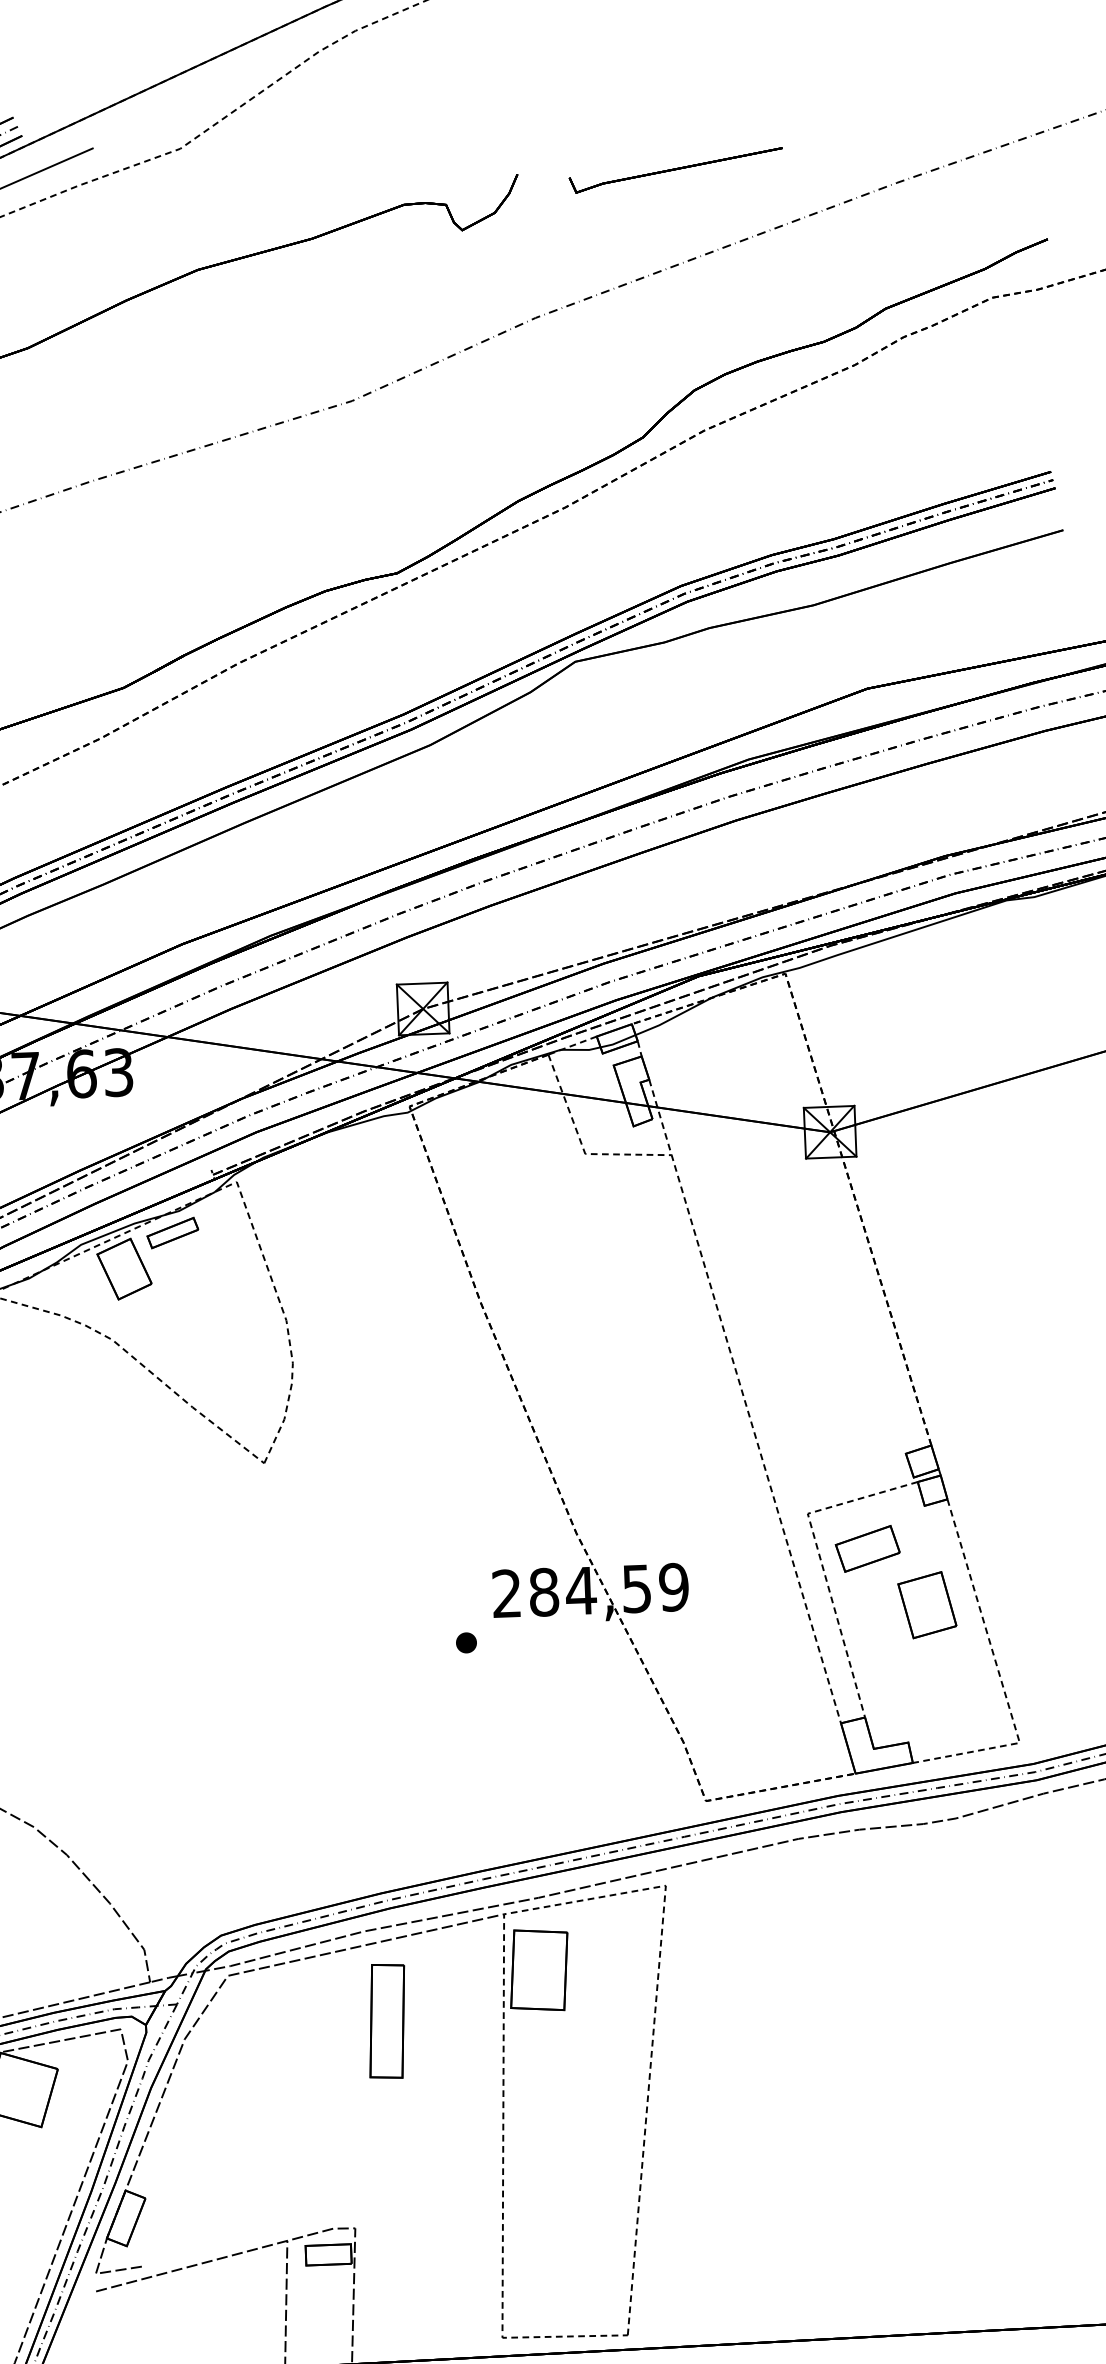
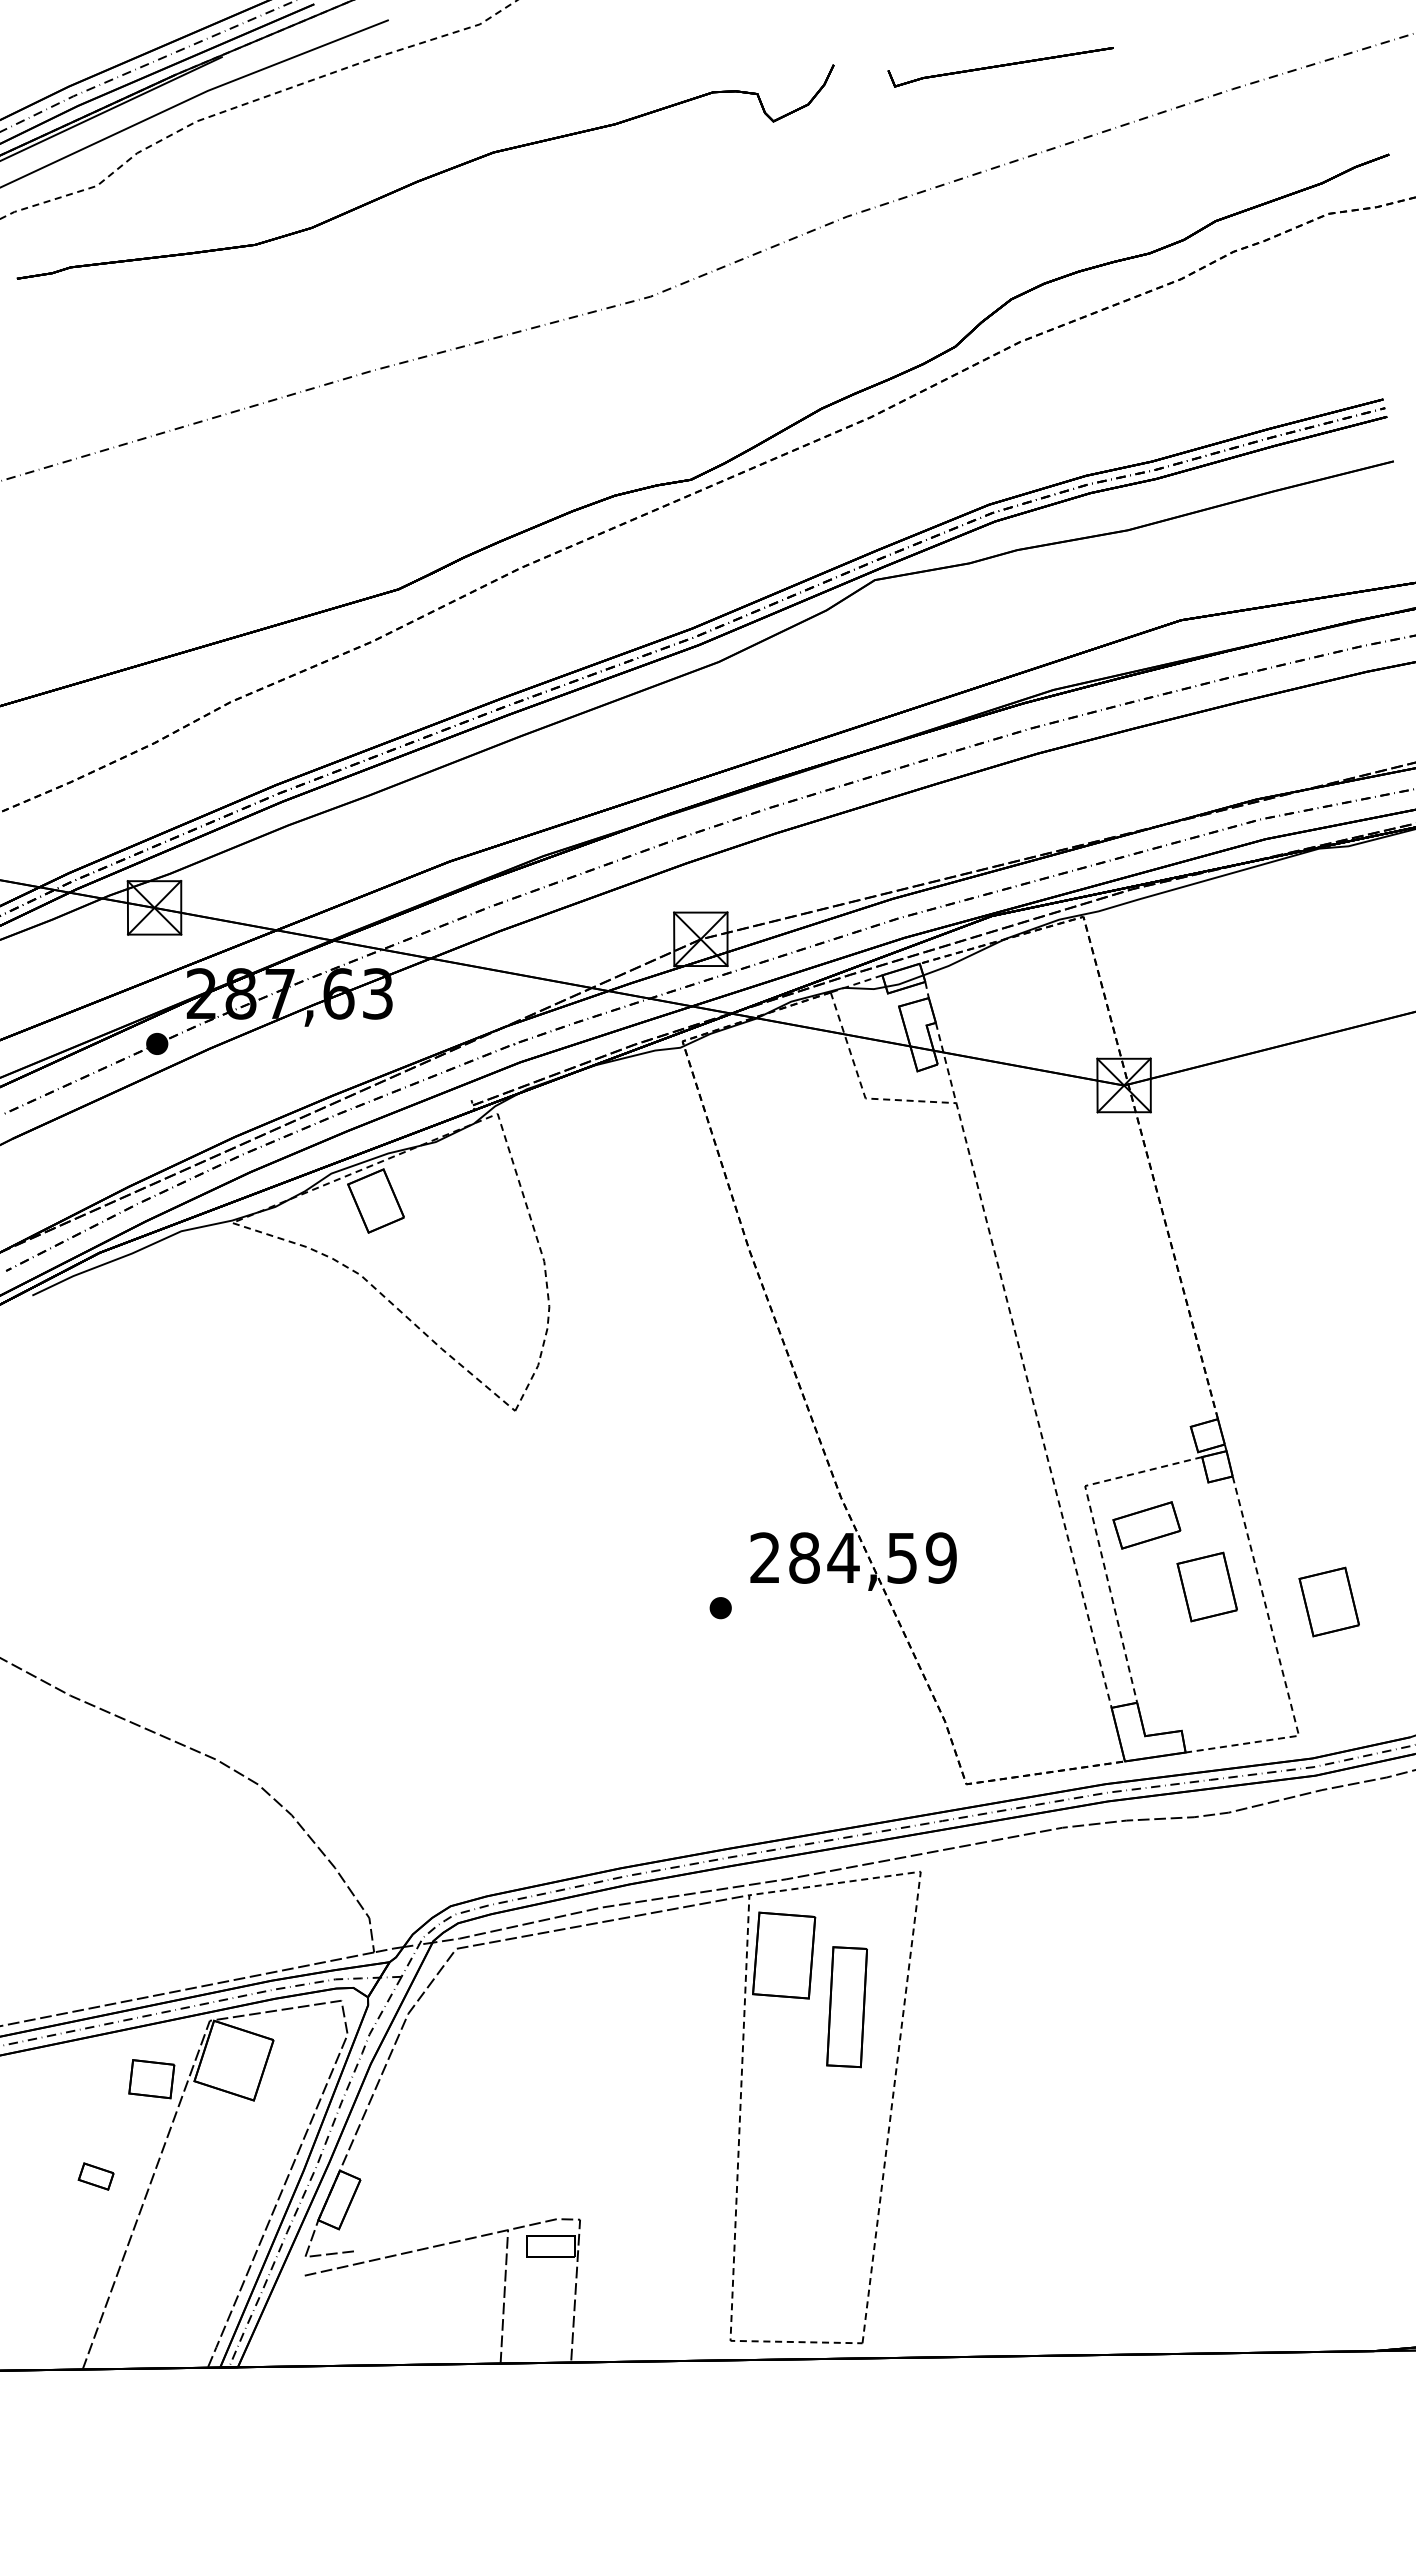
part: (172, 1232) -> (427, 1164), removed
part: (1042, 1614) -> (1328, 1601), added
part: (386, 2021) -> (846, 2007), moved

